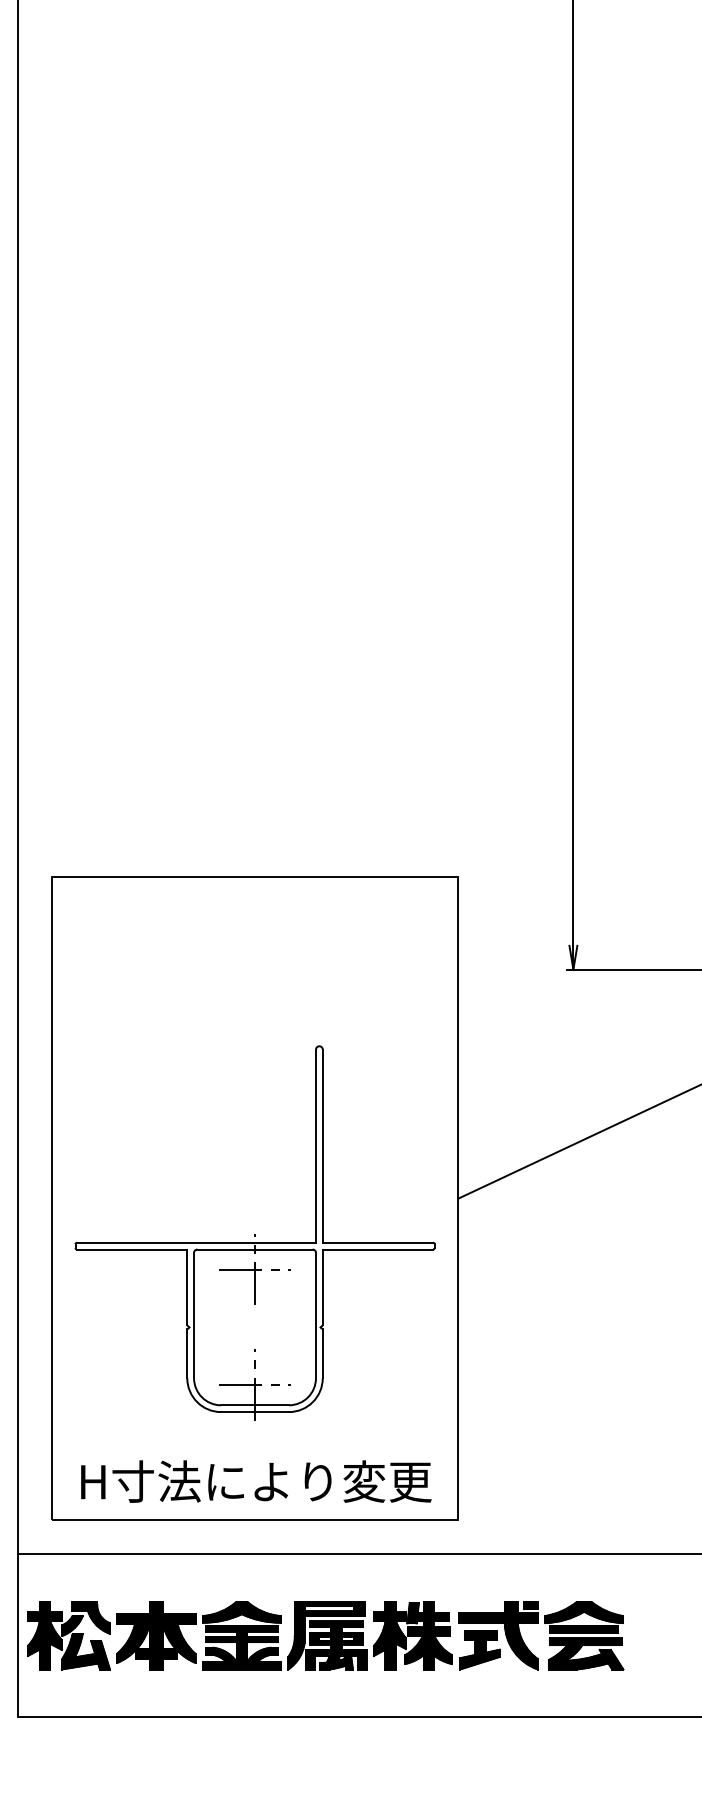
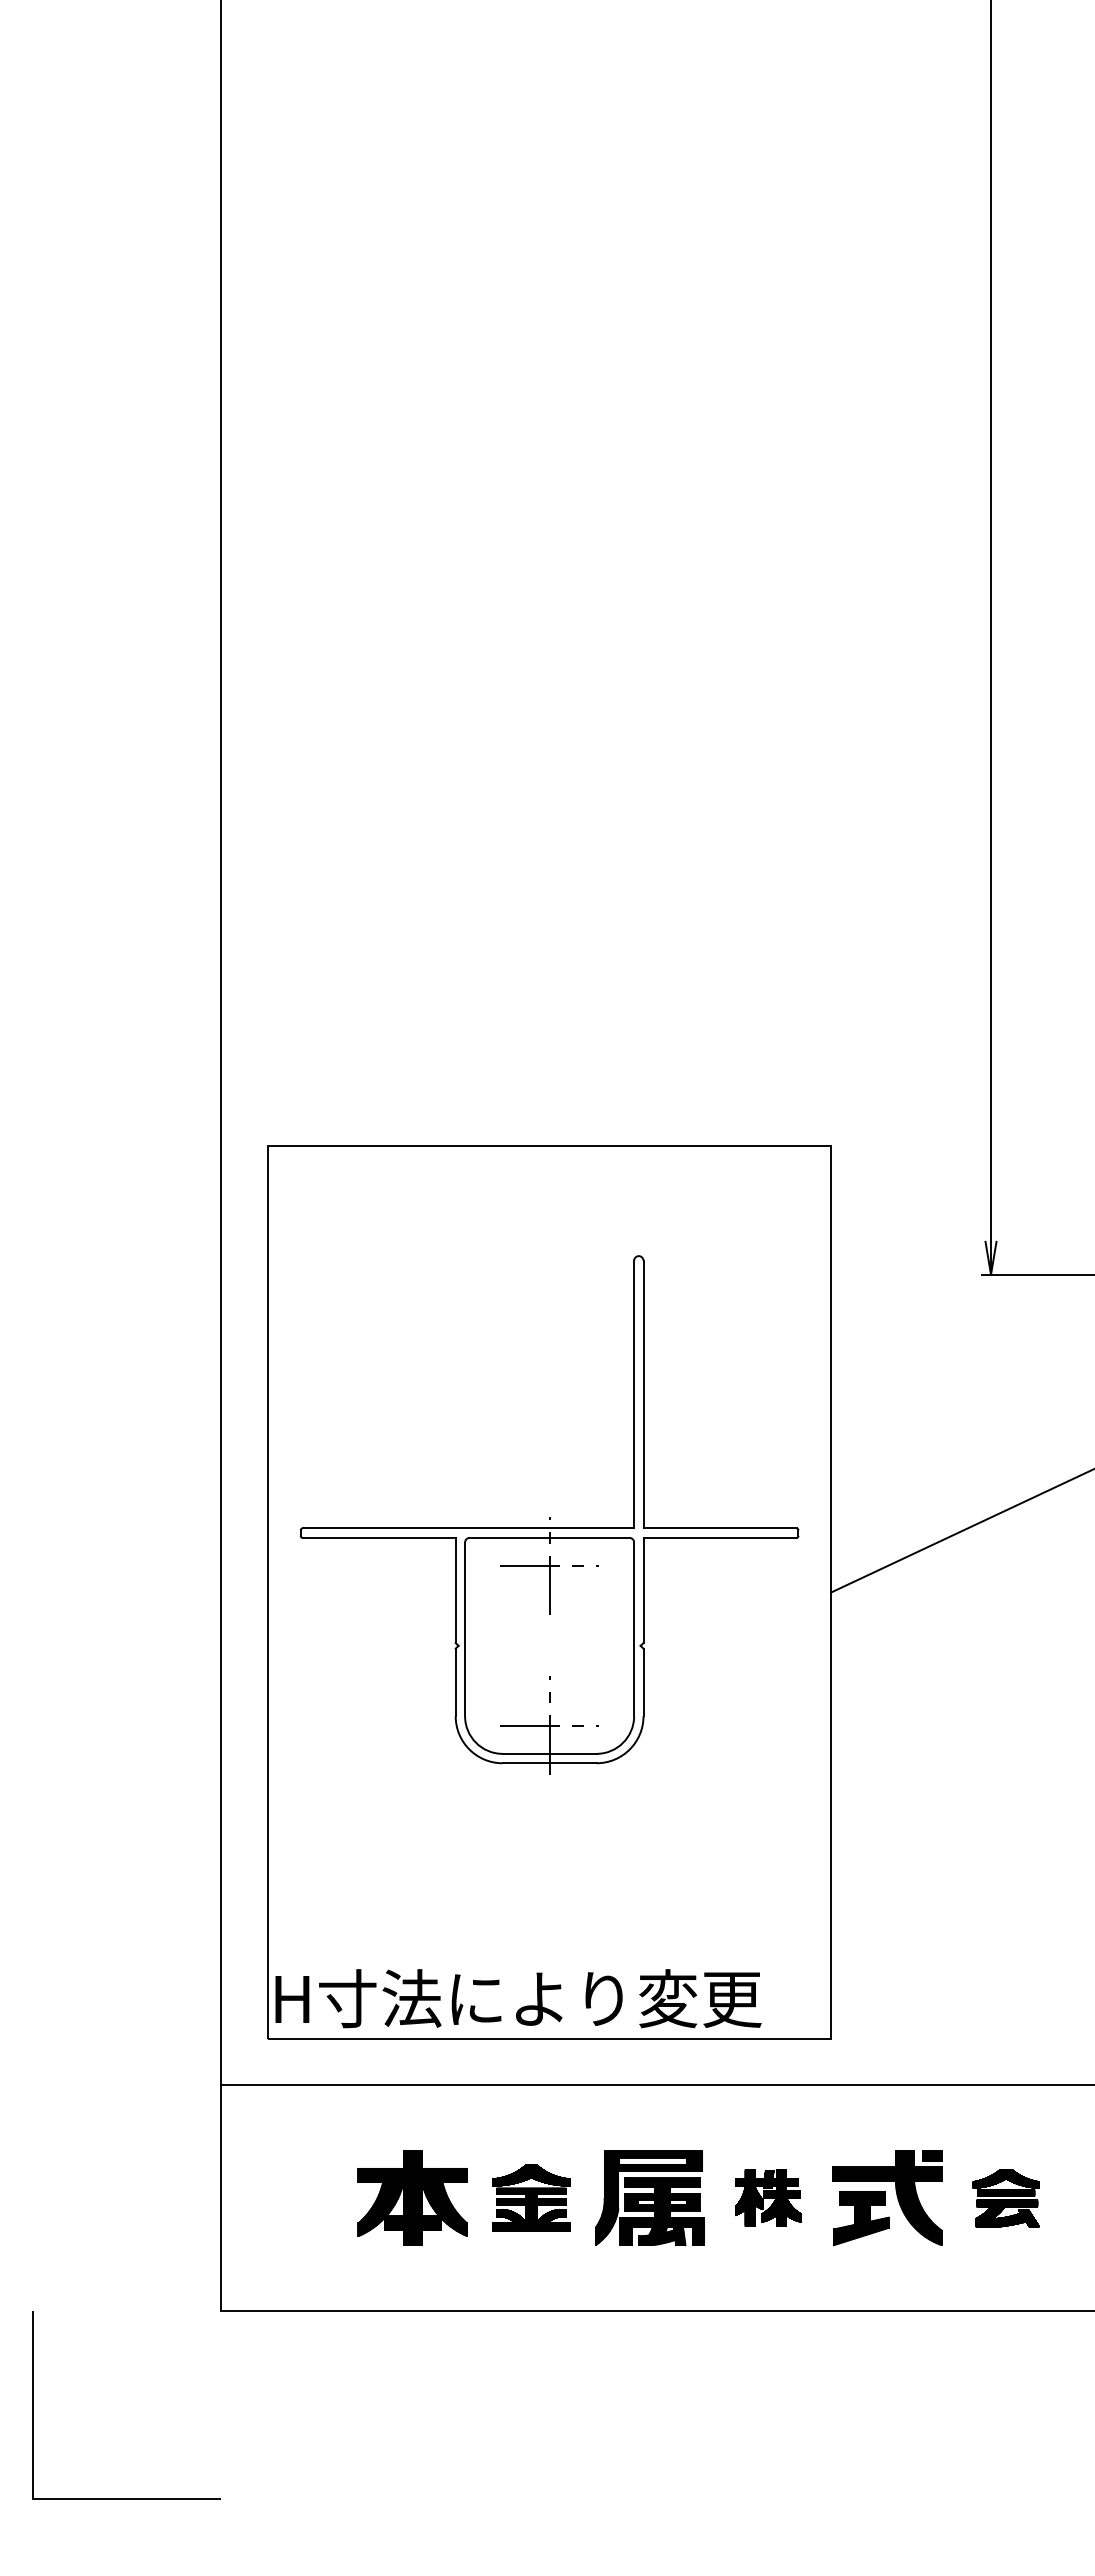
part: (254, 1232) -> (549, 1514), moved
text: (256, 1481) -> (518, 1998), moved
part: (68, 1635) -> (291, 2198), removed
part: (241, 1635) -> (531, 2197), size x0.7
part: (412, 1635) -> (768, 2197), size x0.6
part: (584, 1635) -> (1006, 2198), size x0.6

